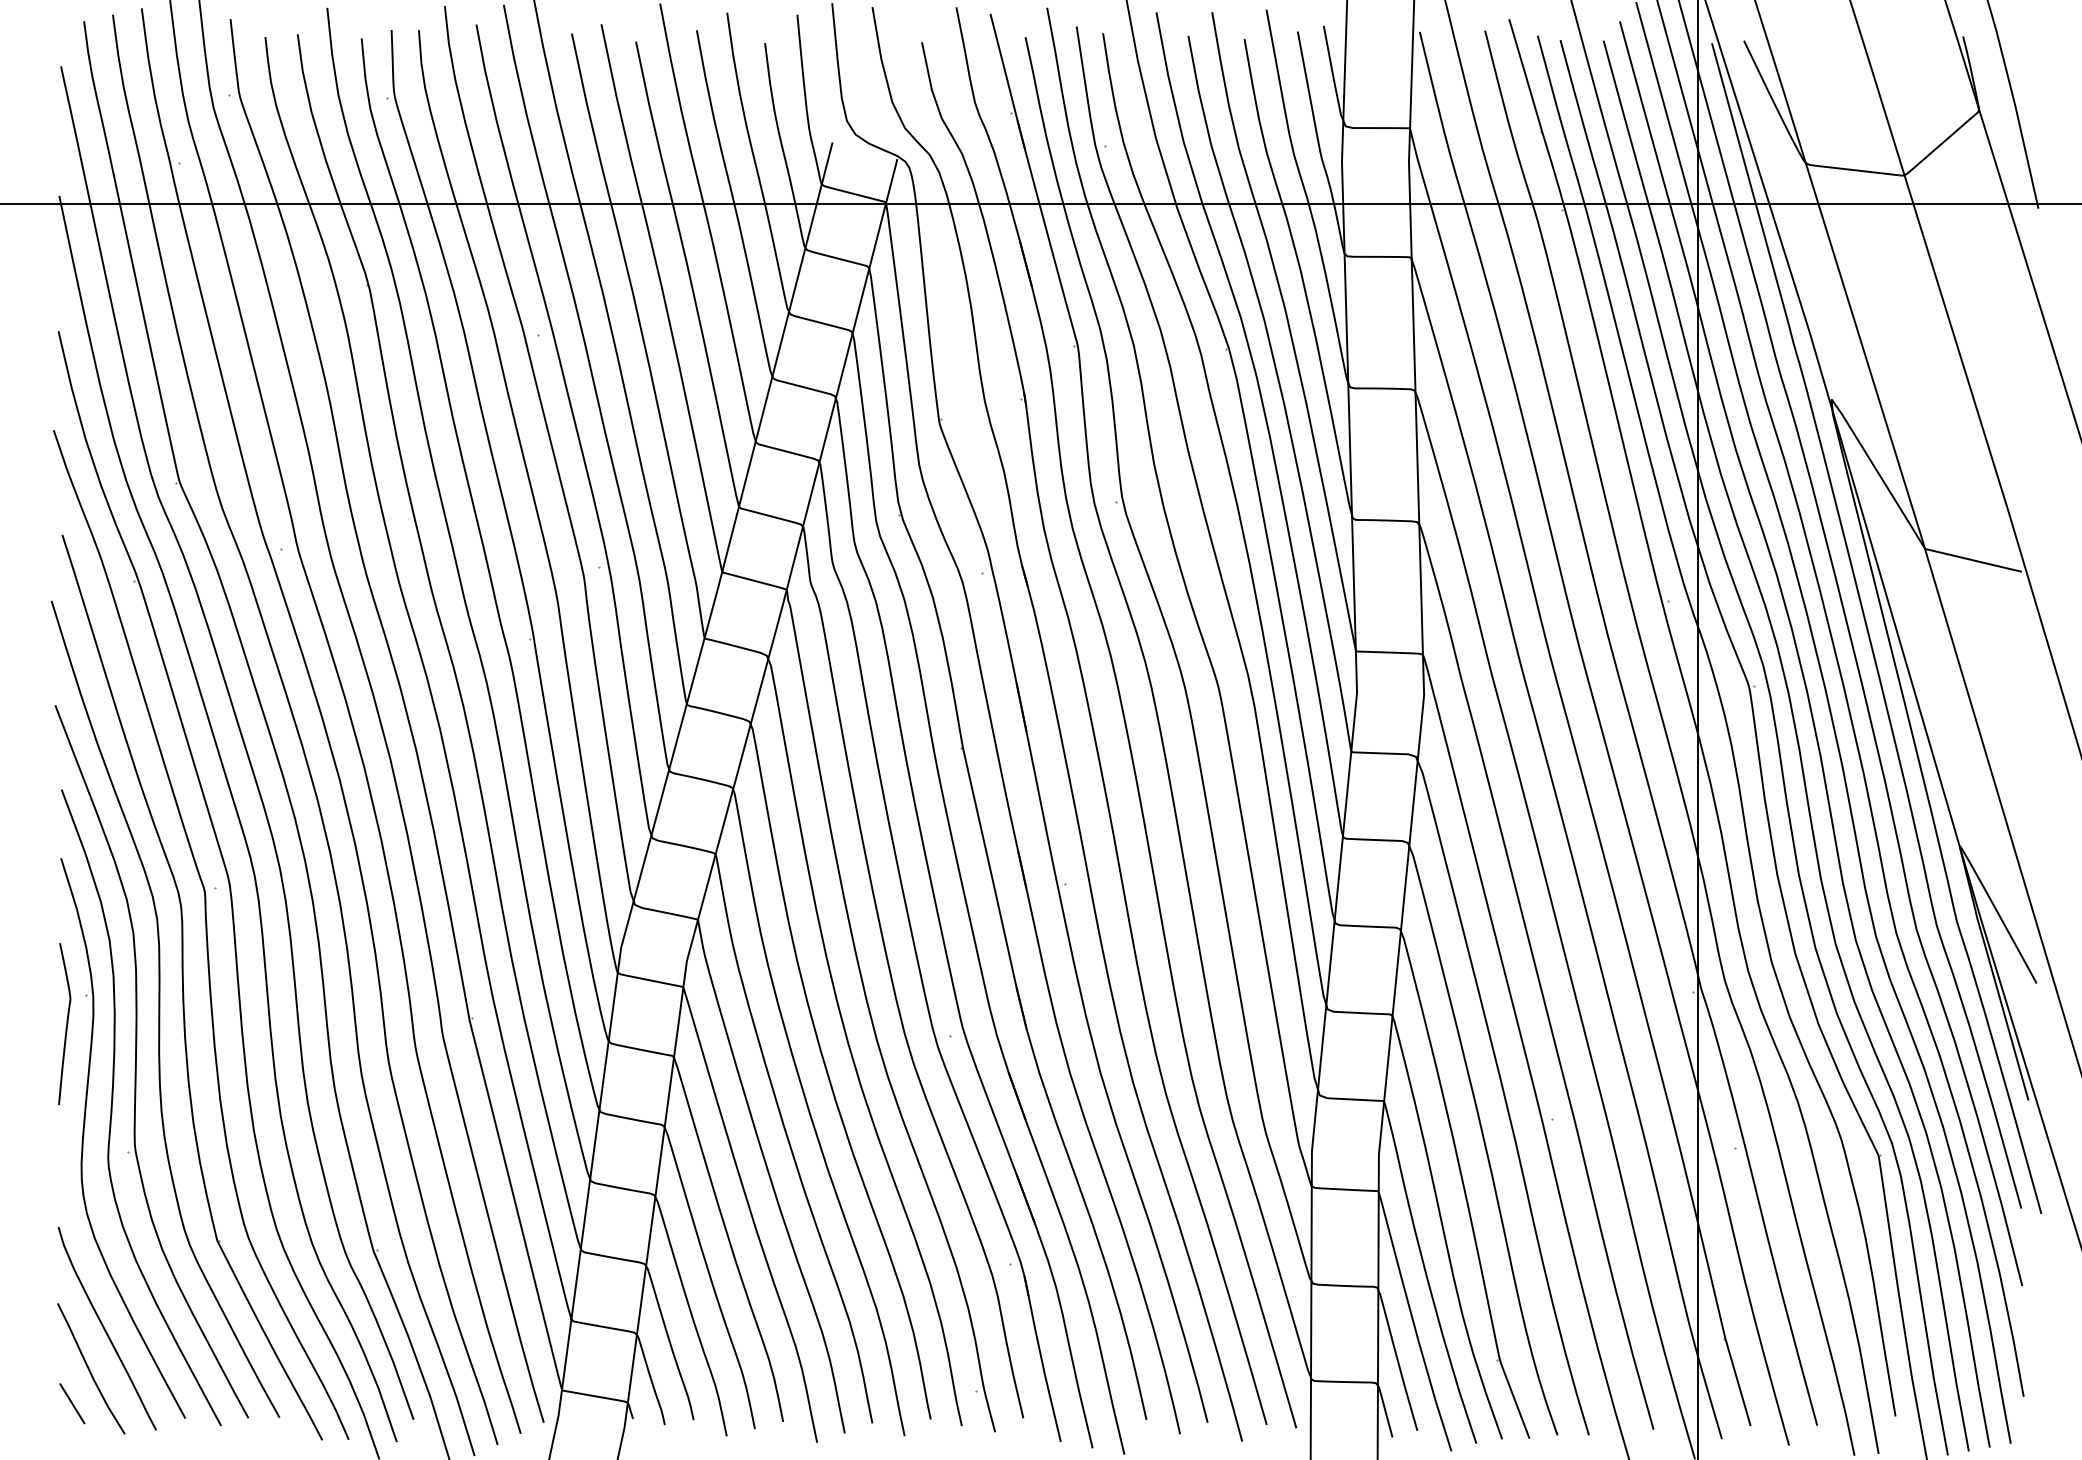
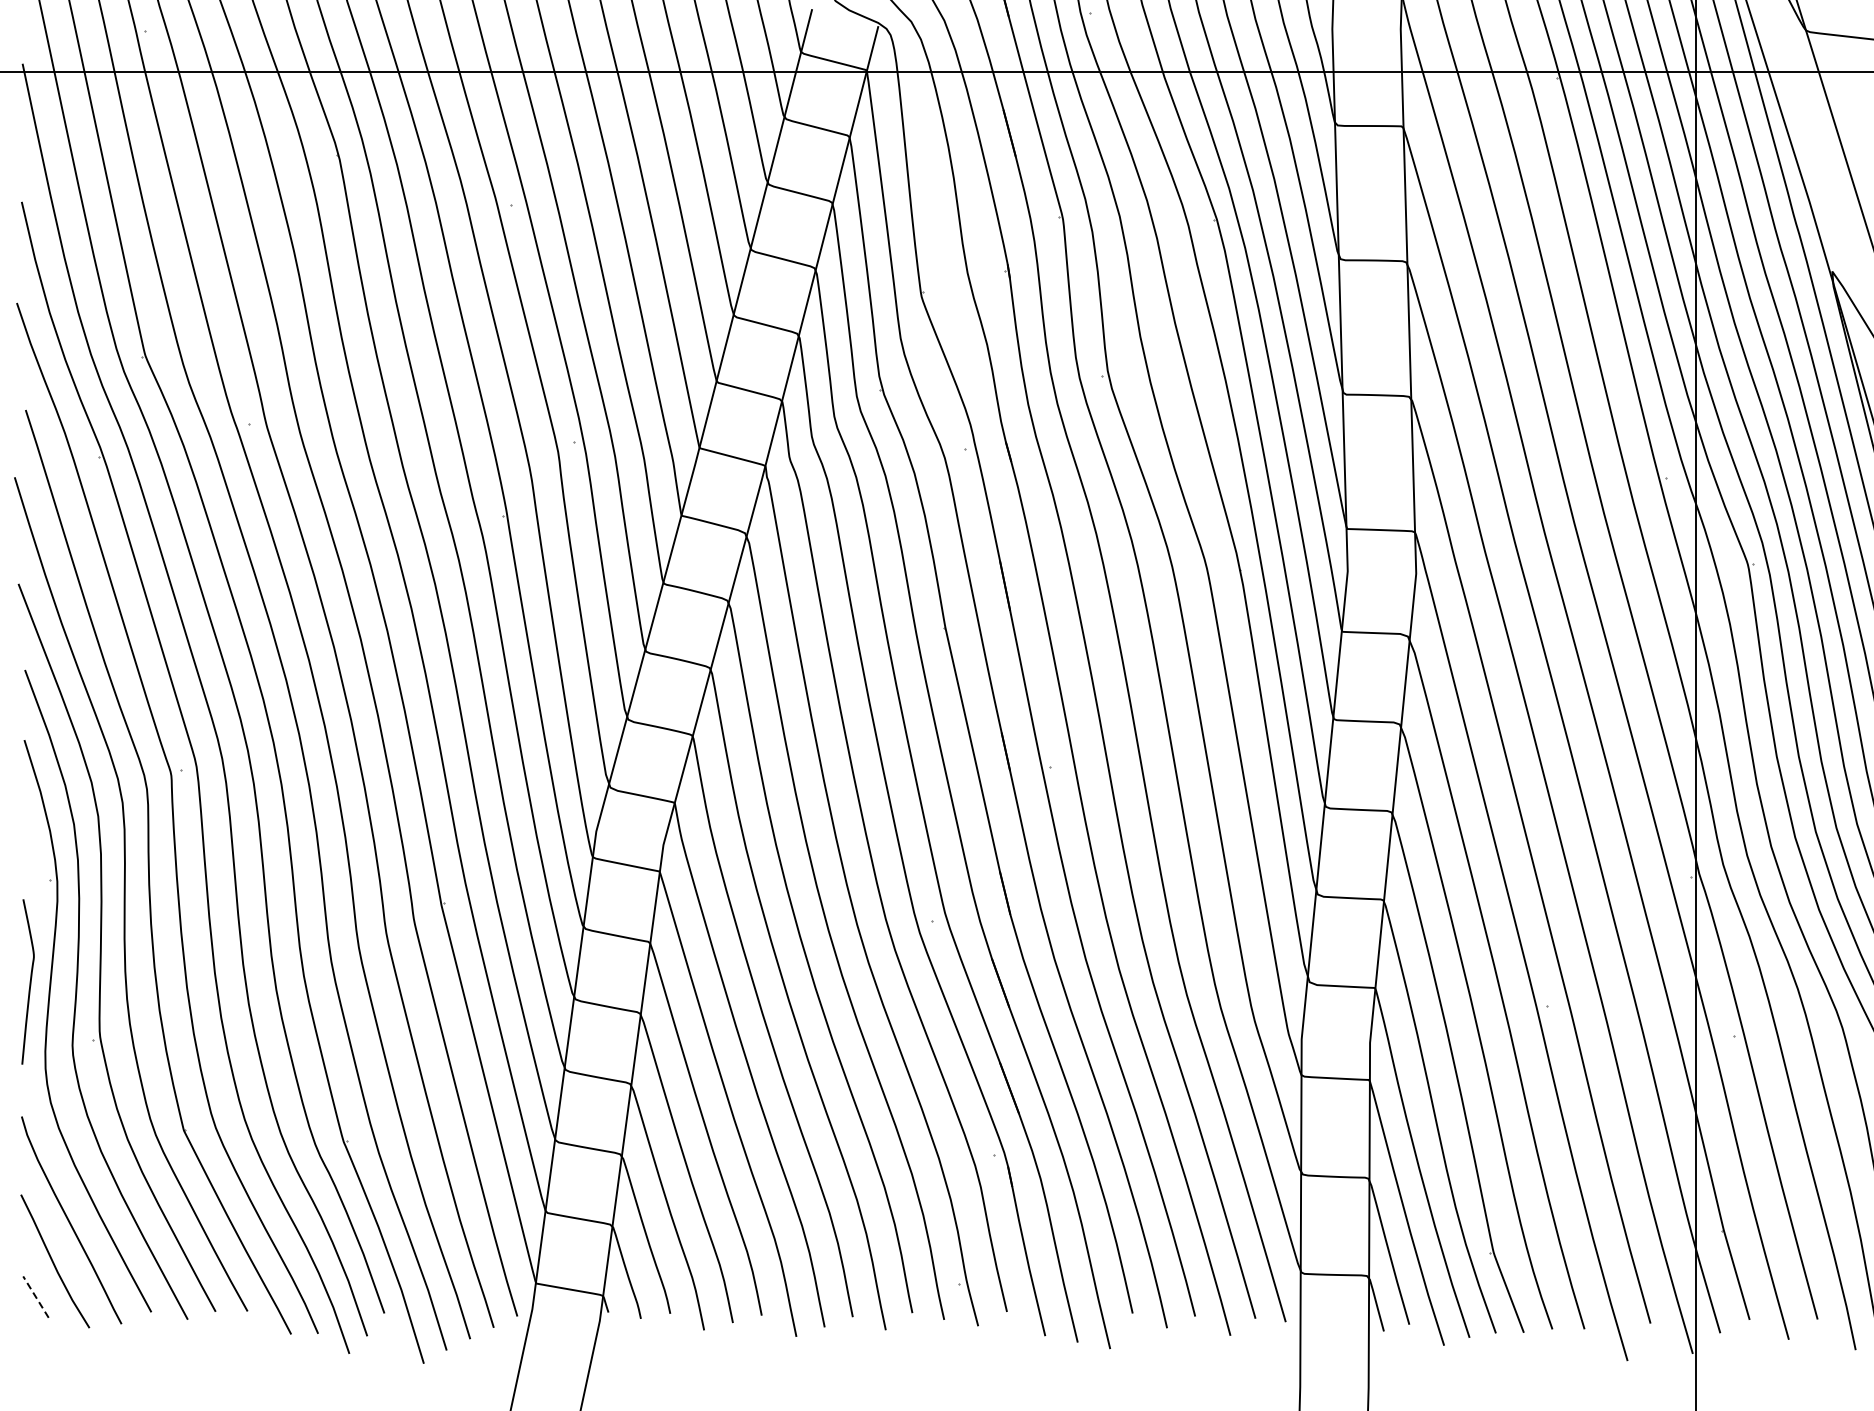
curve: (66, 1024) -> (29, 982), moved
line: (72, 1403) -> (36, 1296), solid -> dashed

